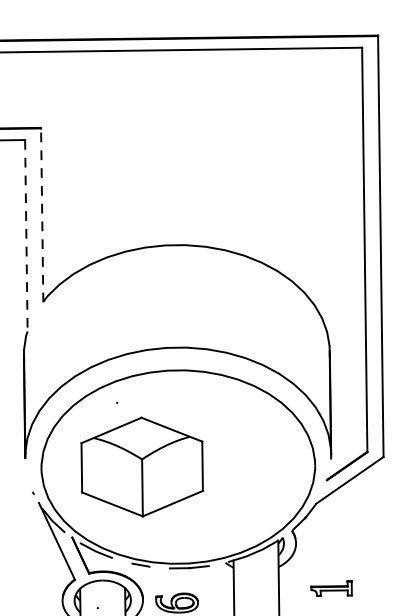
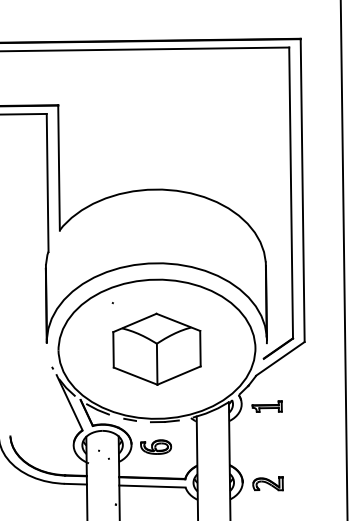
line: (42, 215) -> (59, 168), dashed -> solid
line: (26, 236) -> (47, 183), dashed -> solid
part: (141, 466) -> (156, 348), moved
part: (330, 588) -> (266, 406), moved

